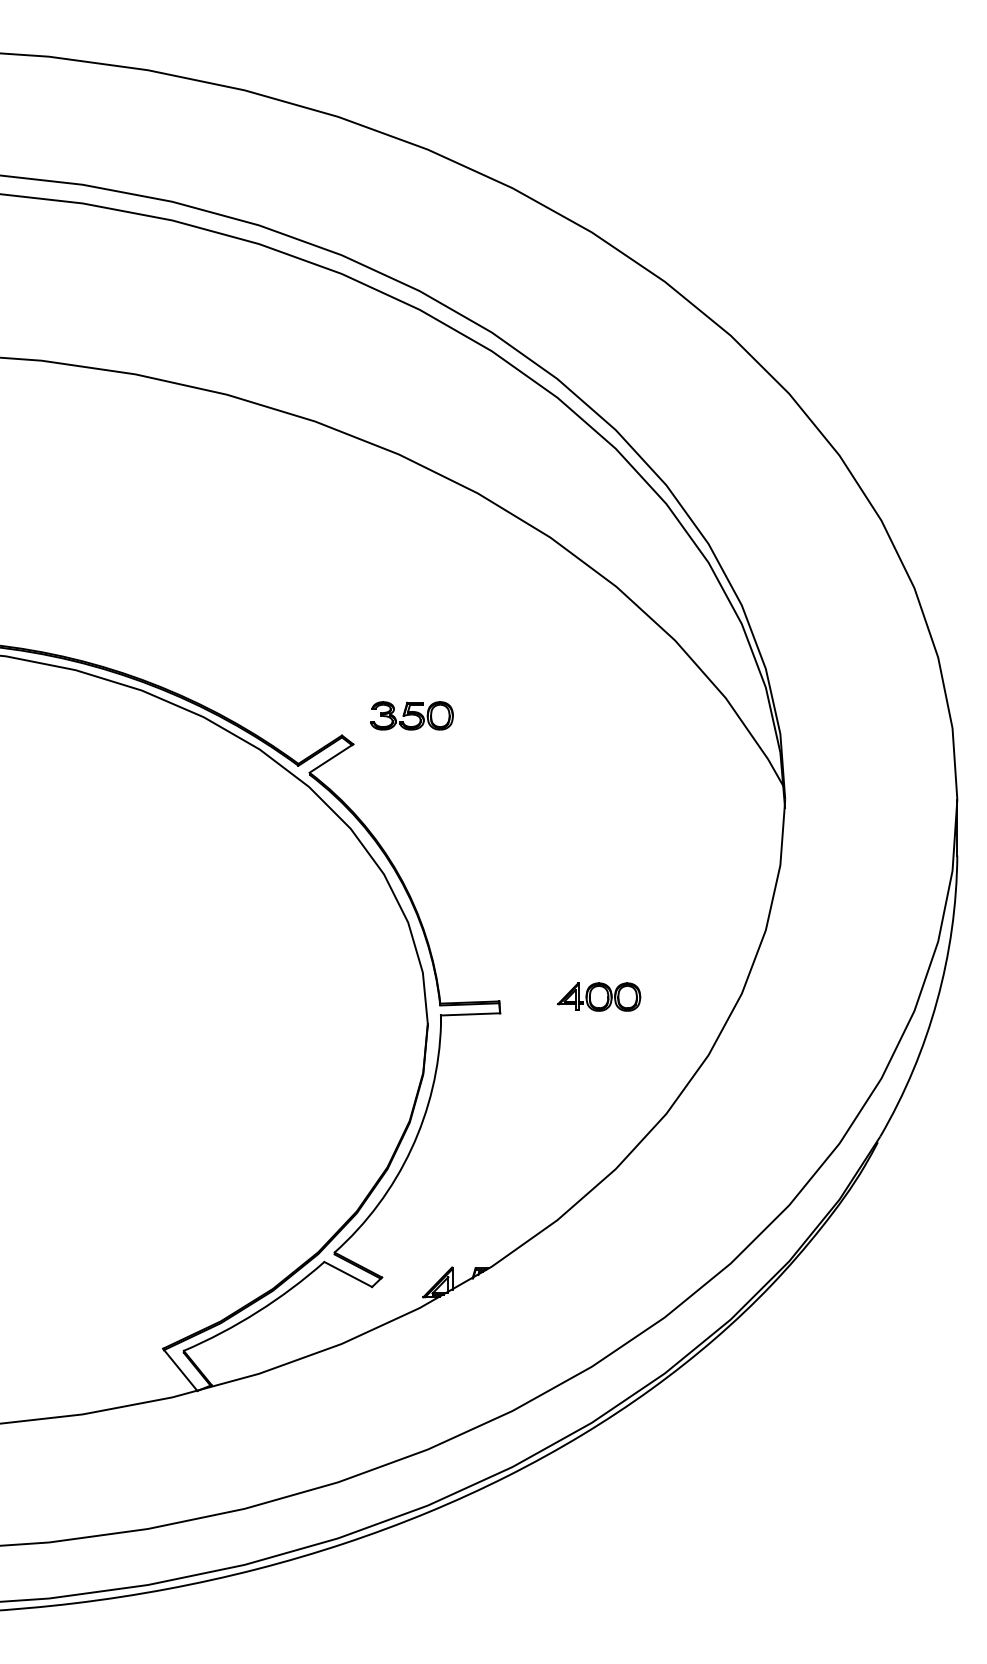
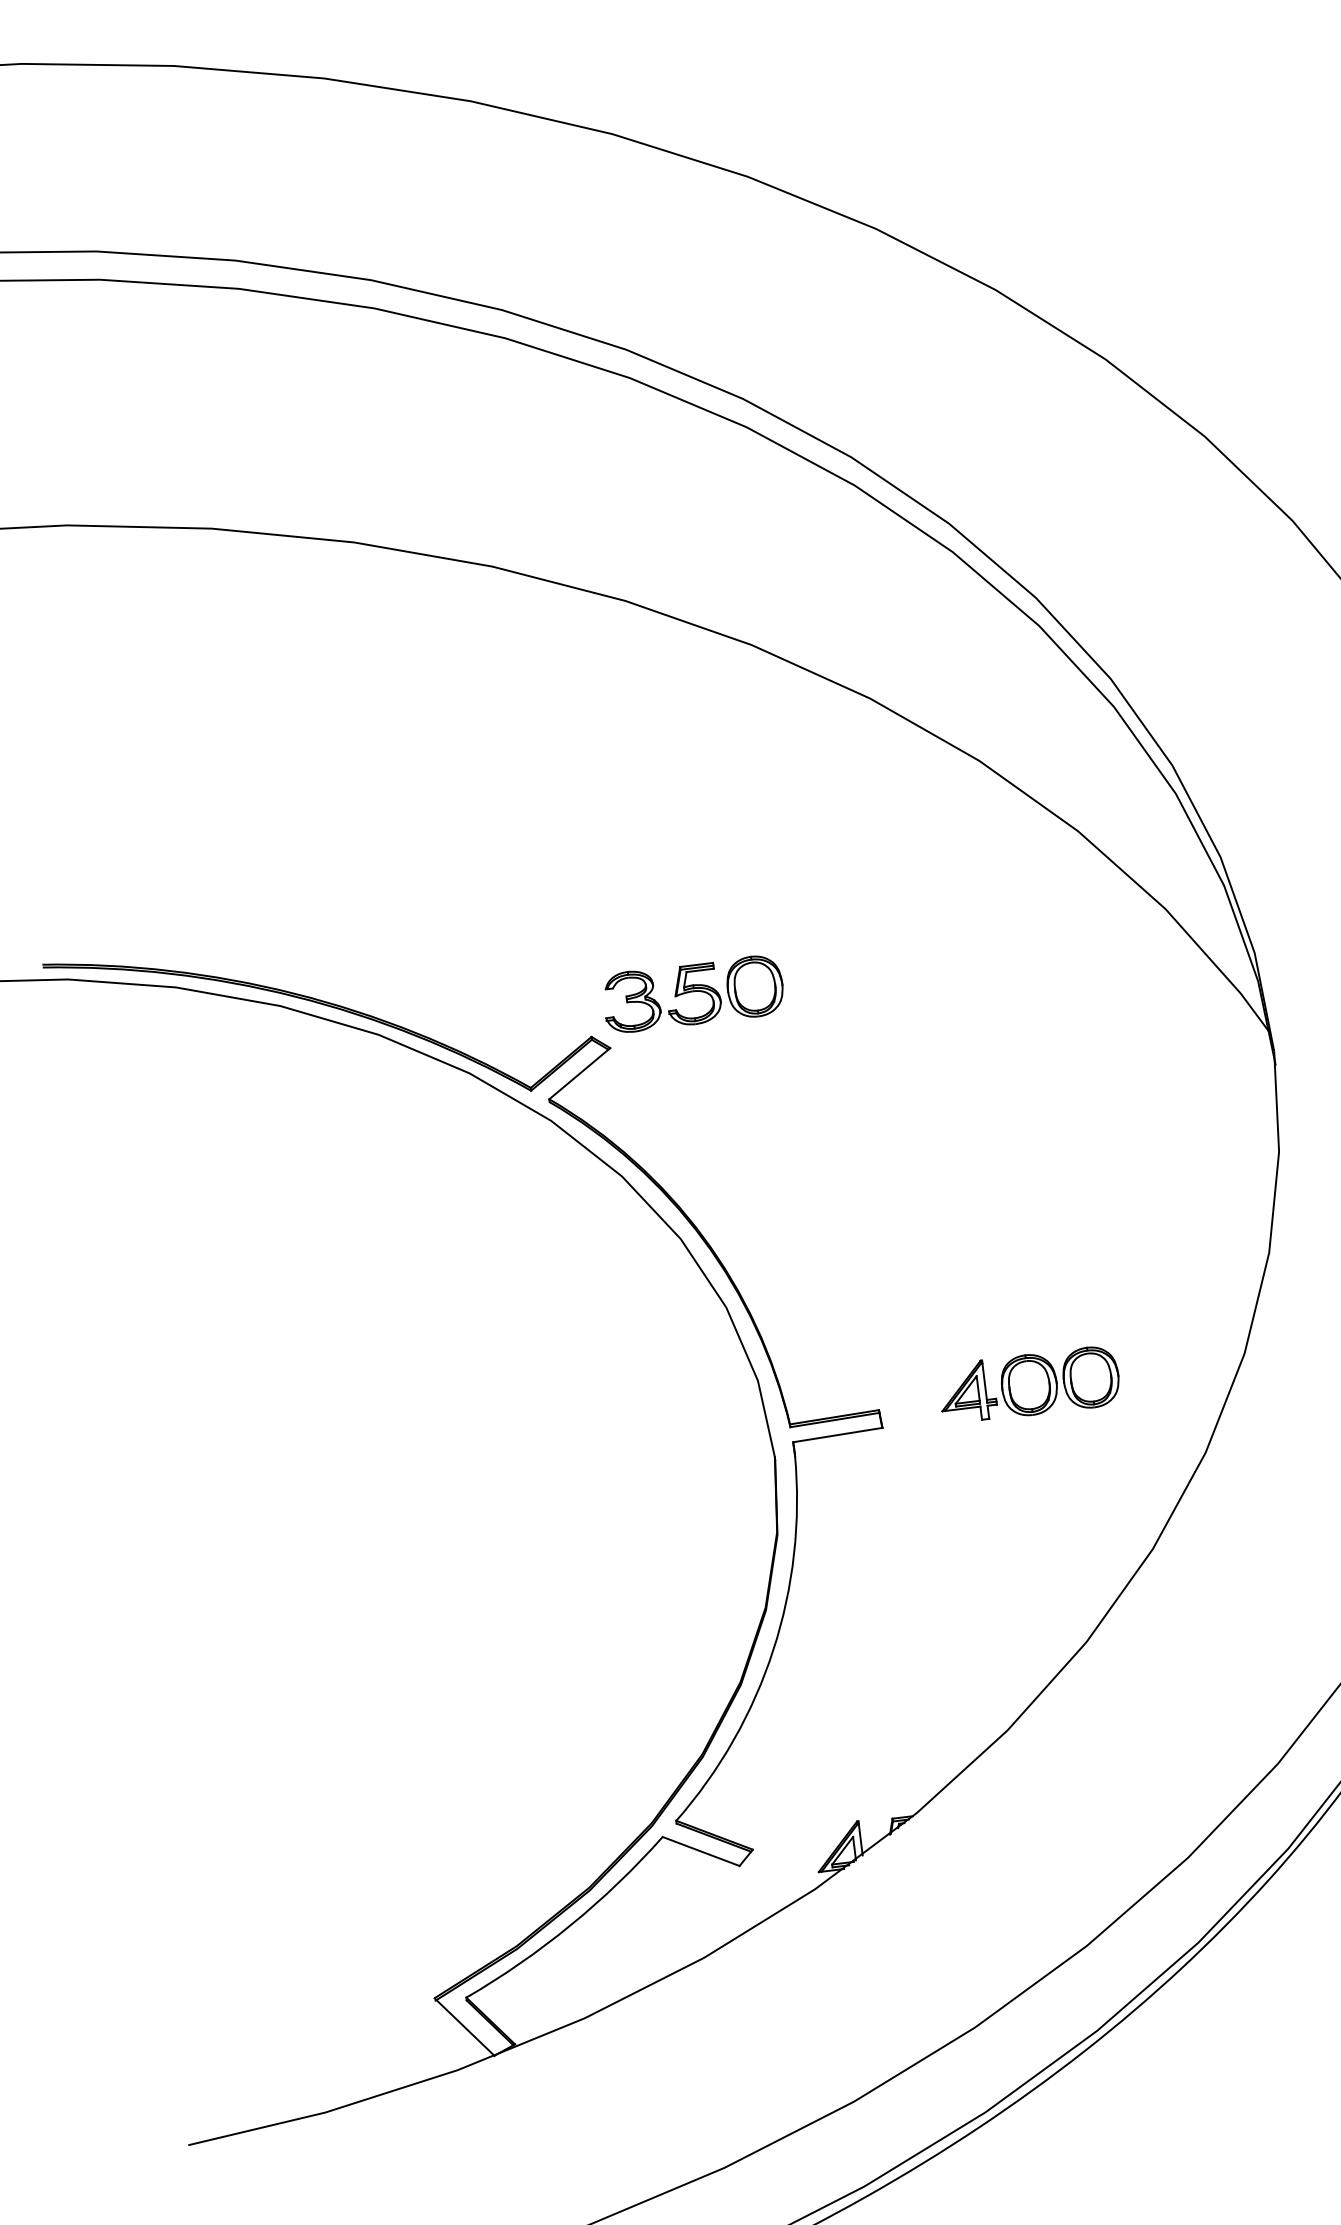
part: (411, 715) -> (692, 993), size x1.43
part: (598, 996) -> (1028, 1384), size x1.43

